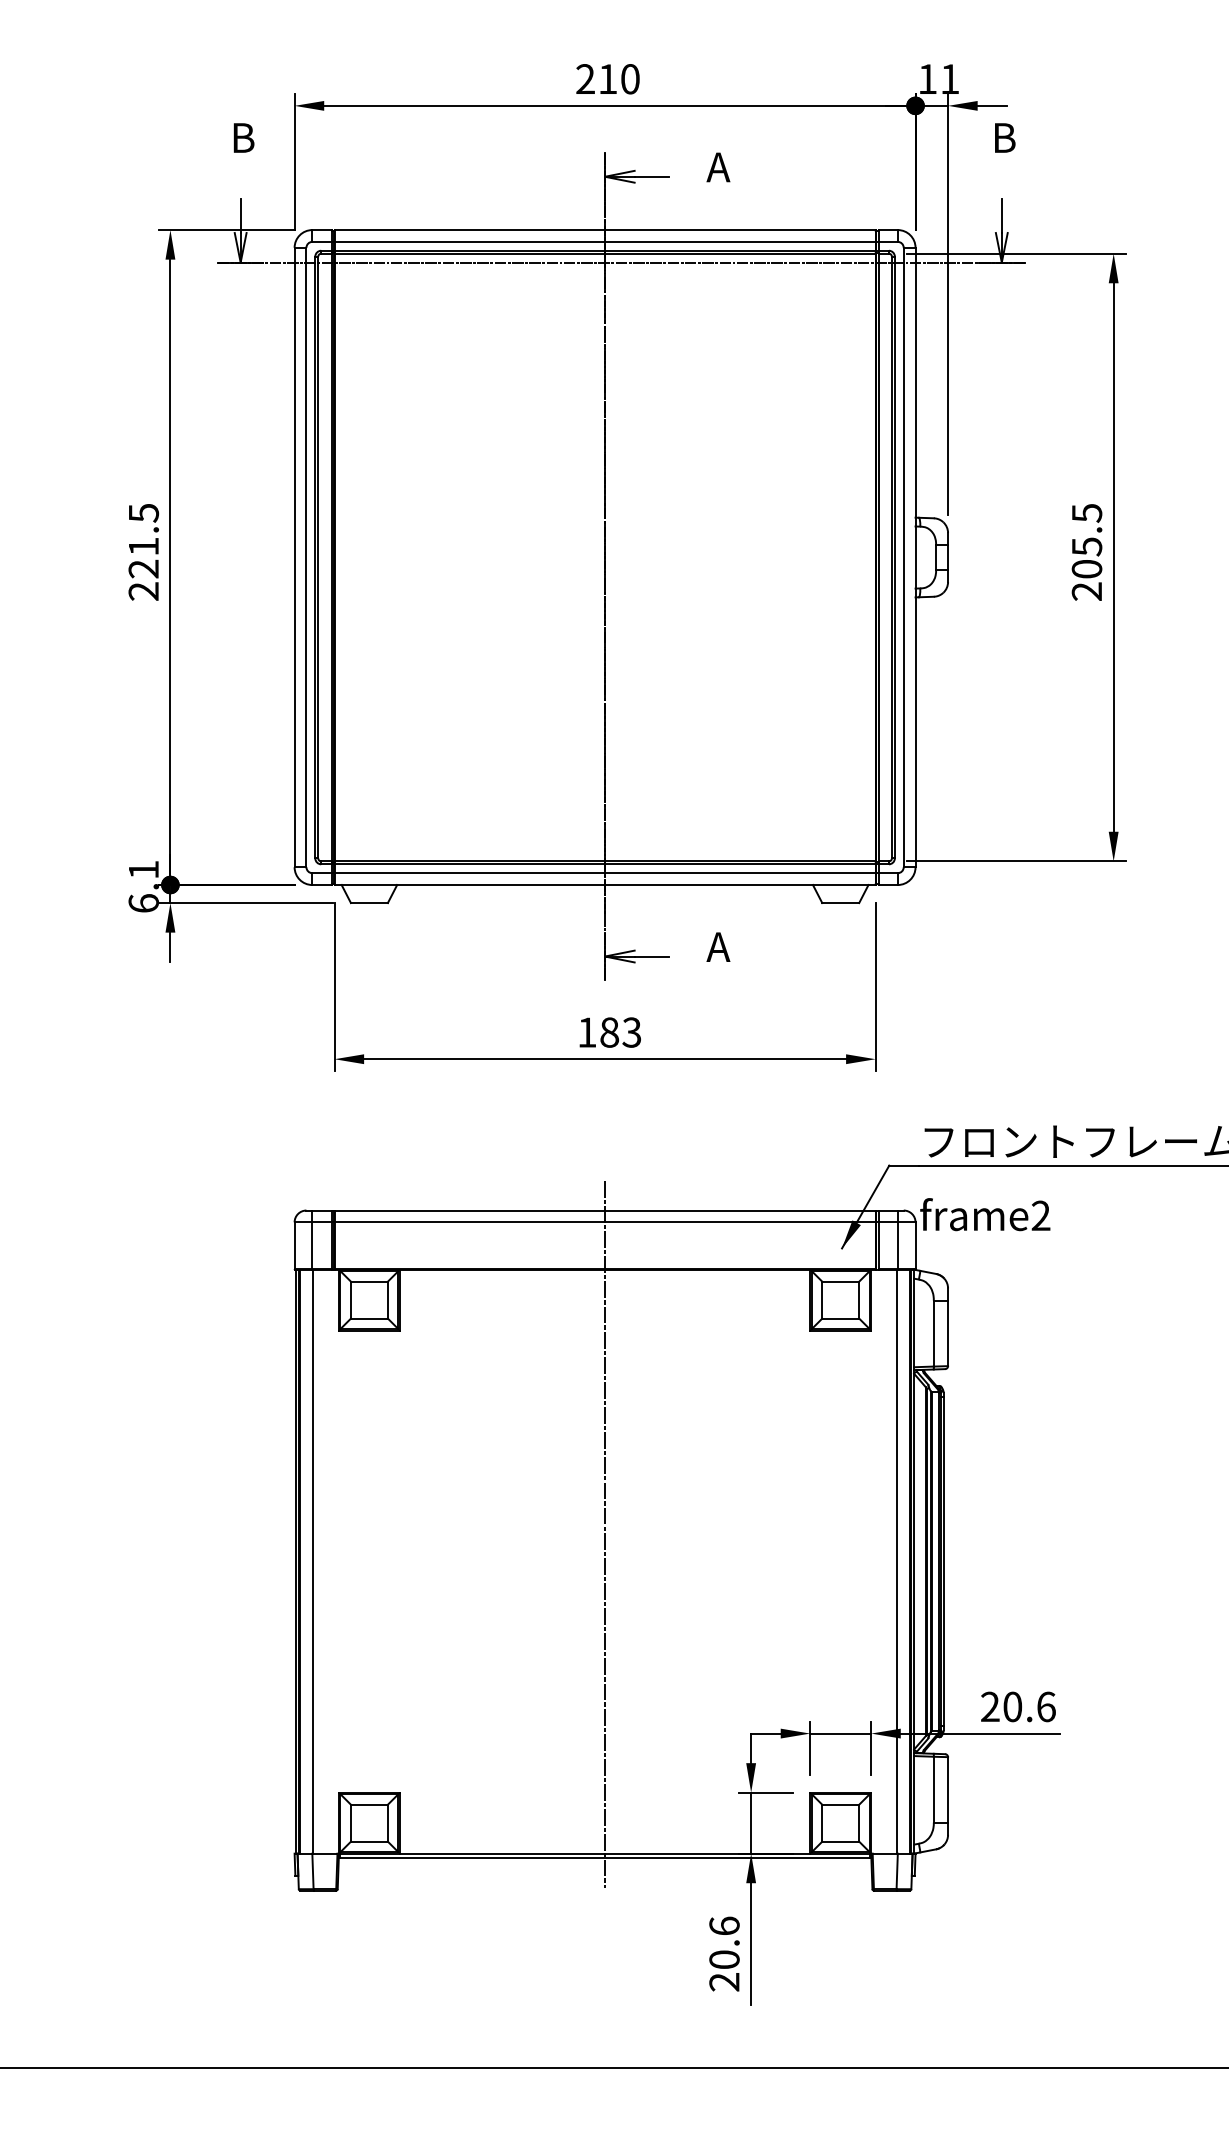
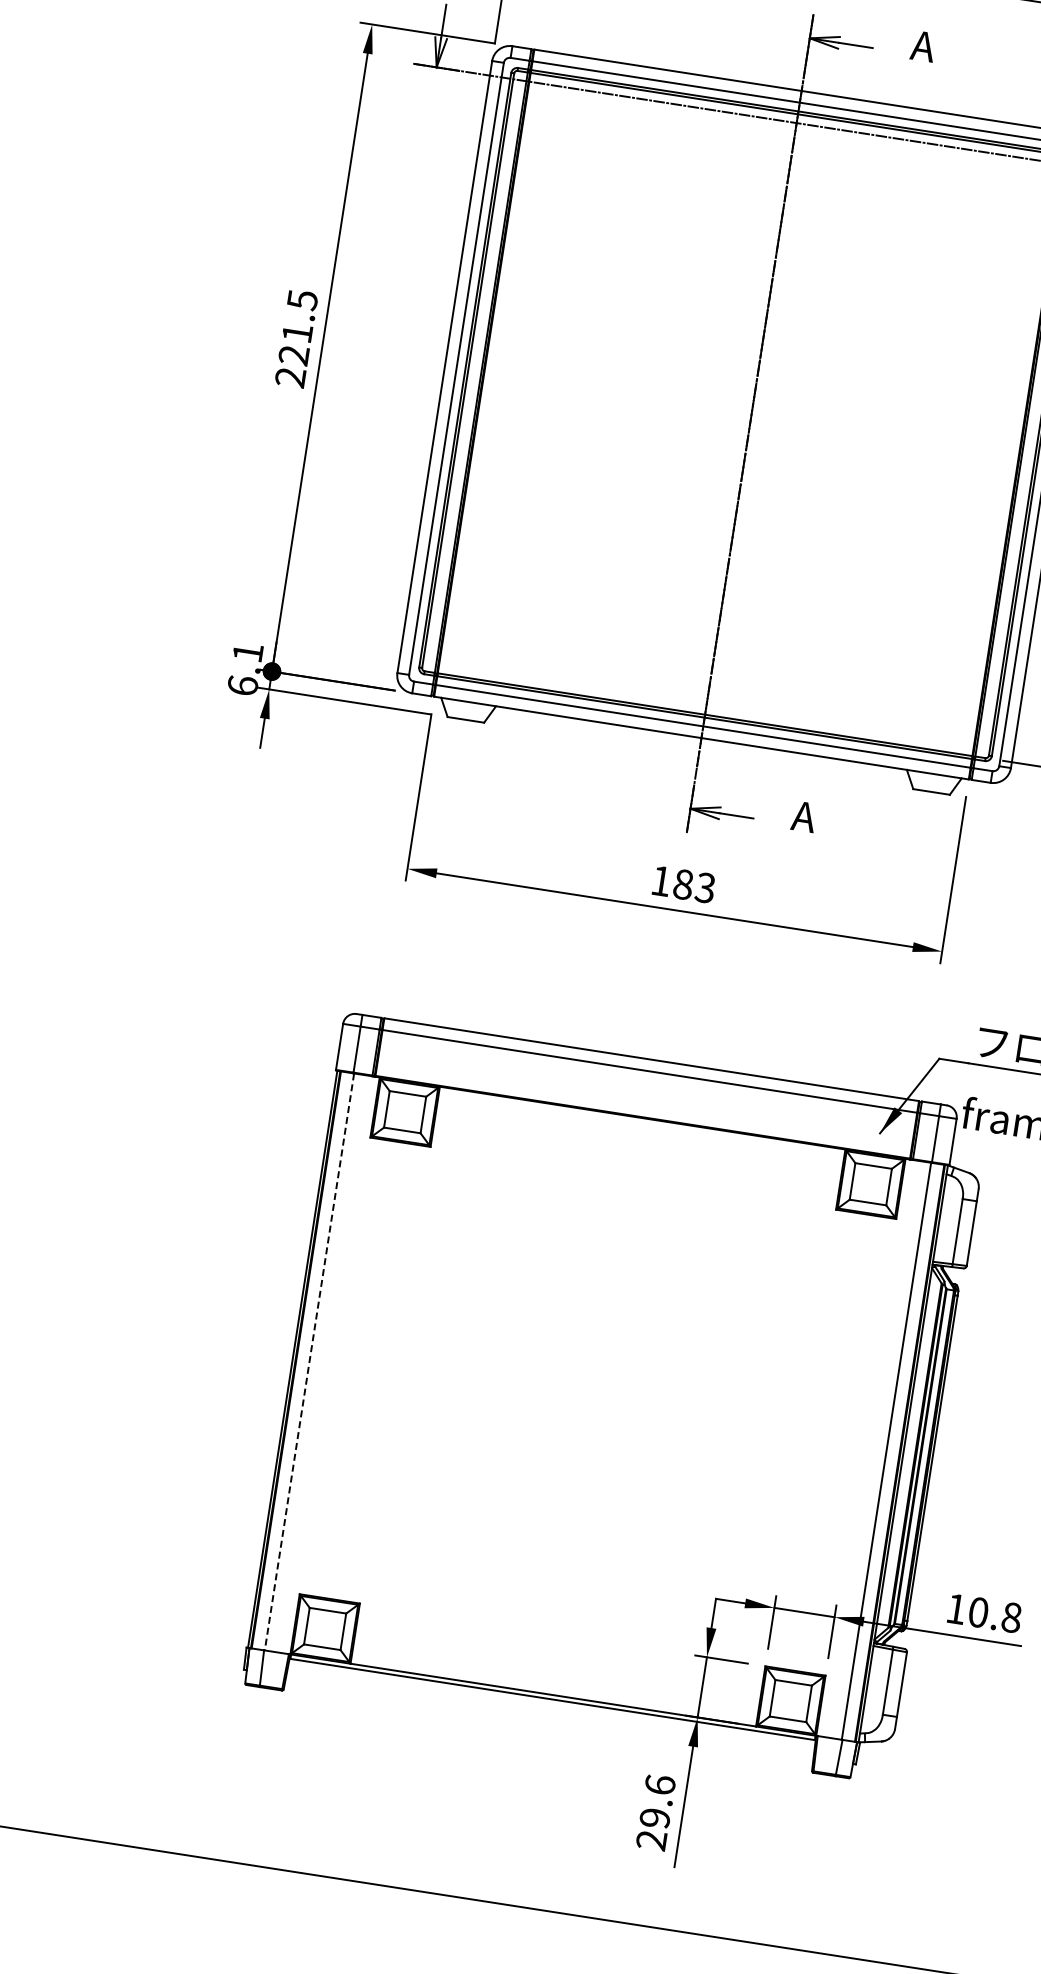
line: (605, 1533) -> (602, 1378), removed
line: (313, 1561) -> (309, 1361), solid -> dashed
text: (1018, 1706) -> (984, 1612), 20.6 -> 10.8
text: (724, 1959) -> (655, 1817), 20.6 -> 29.6

